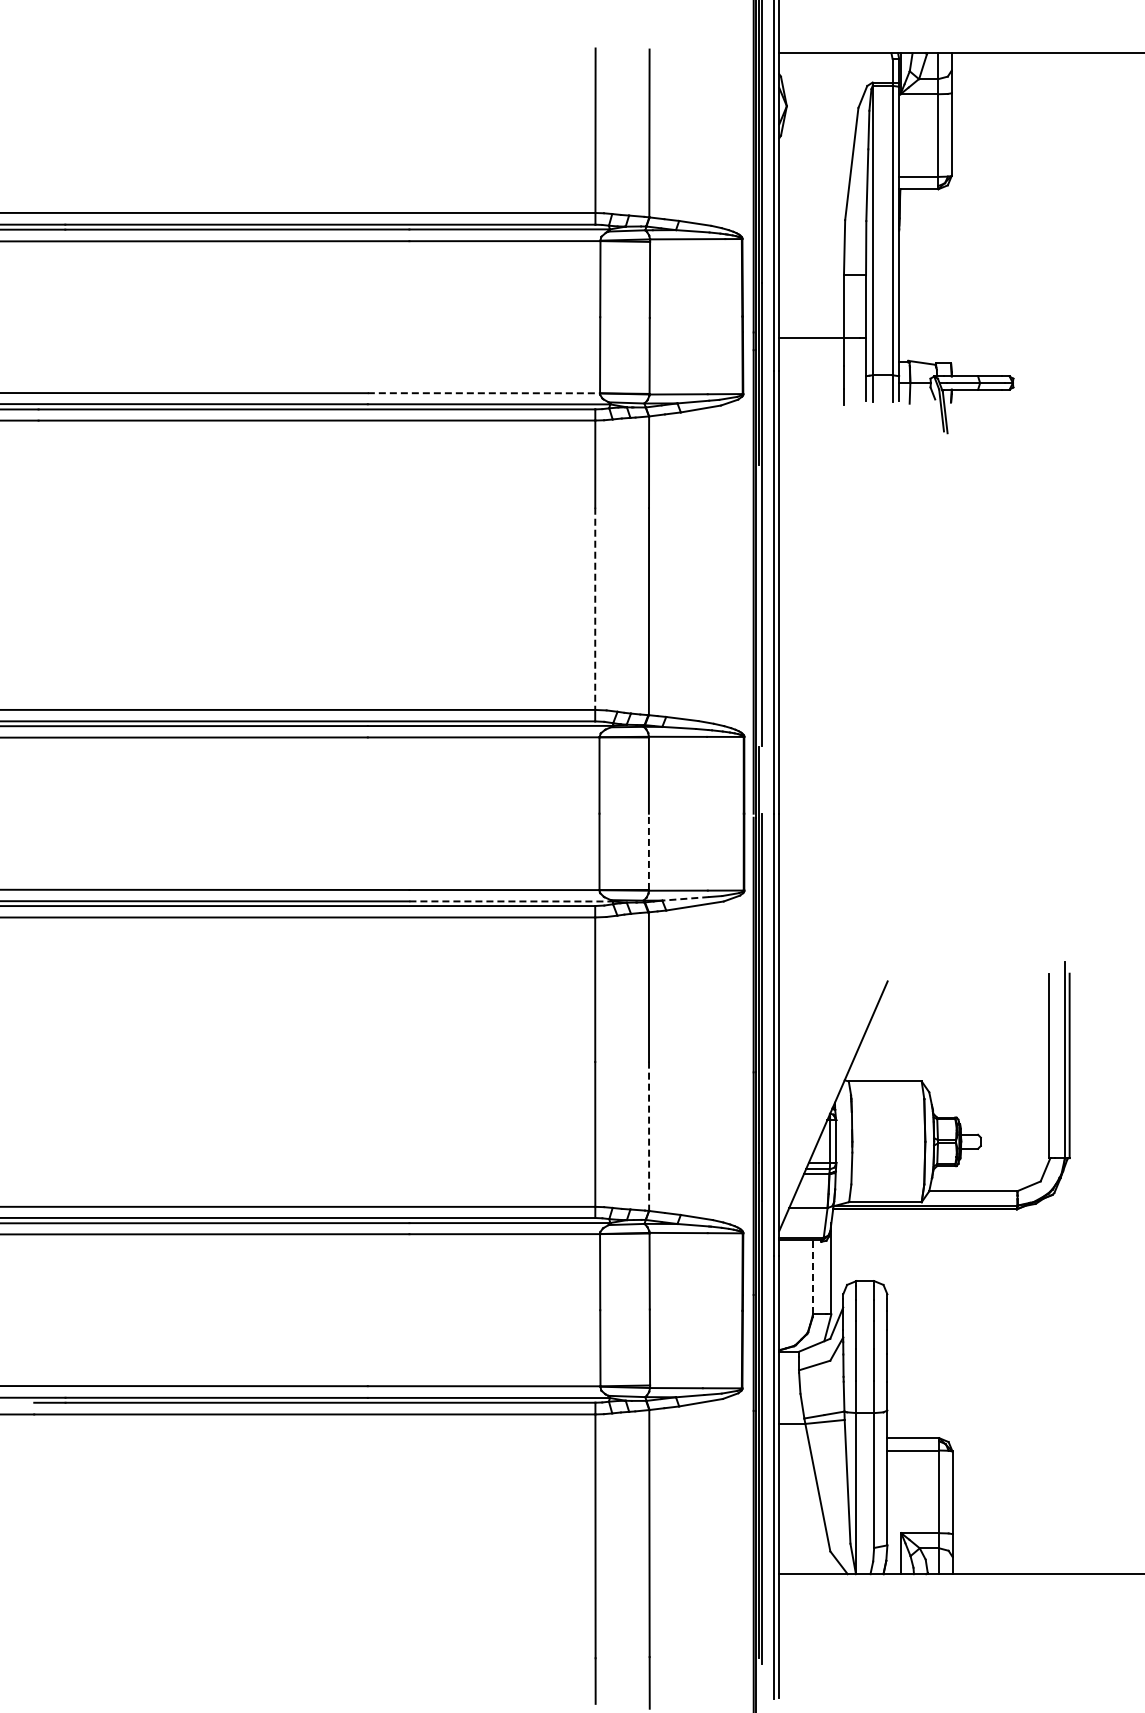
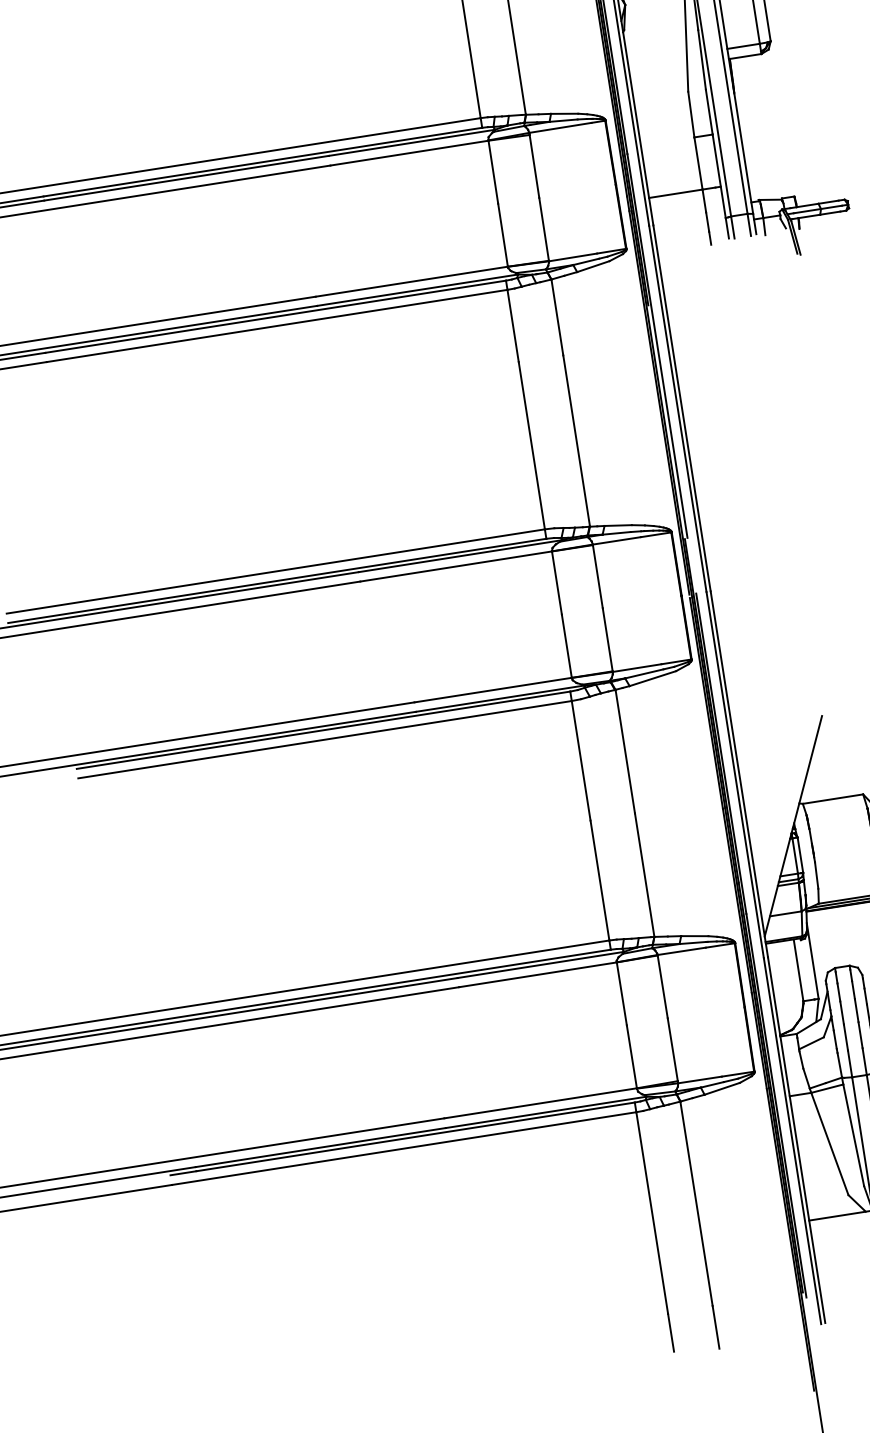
line: (484, 393) -> (412, 281), dashed -> solid
line: (595, 609) -> (532, 446), dashed -> solid
line: (648, 851) -> (607, 639), dashed -> solid
line: (685, 898) -> (644, 673), dashed -> solid
line: (511, 901) -> (500, 698), dashed -> solid
line: (649, 1136) -> (645, 875), dashed -> solid
line: (812, 1276) -> (798, 969), dashed -> solid

